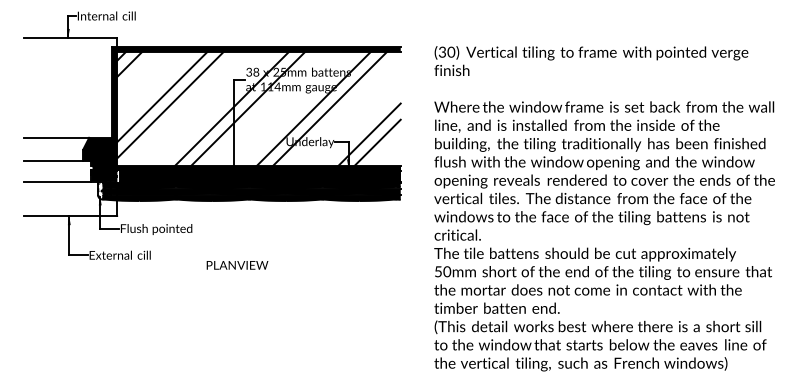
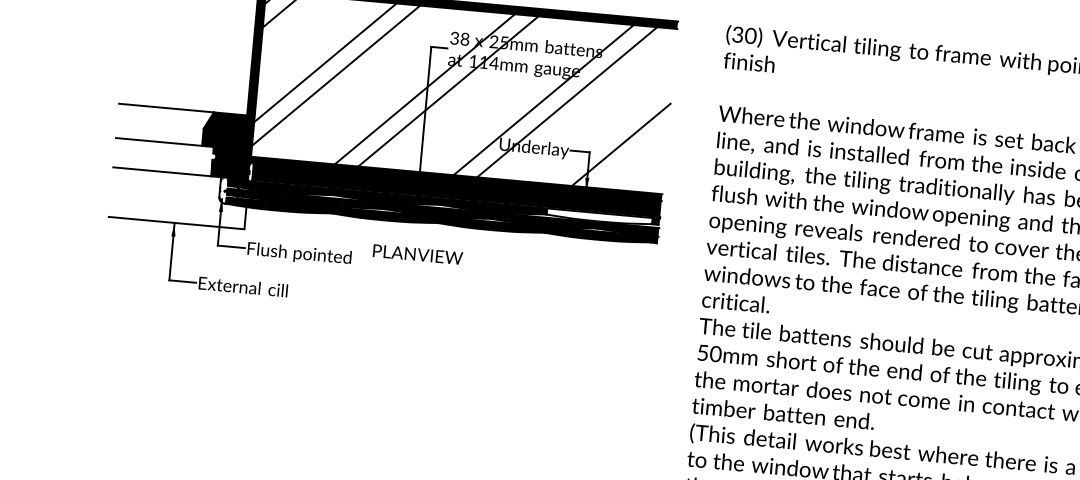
line: (377, 142) -> (631, 157), removed
fill: (358, 185) -> (598, 217), removed
text: (237, 265) -> (417, 254), moved

